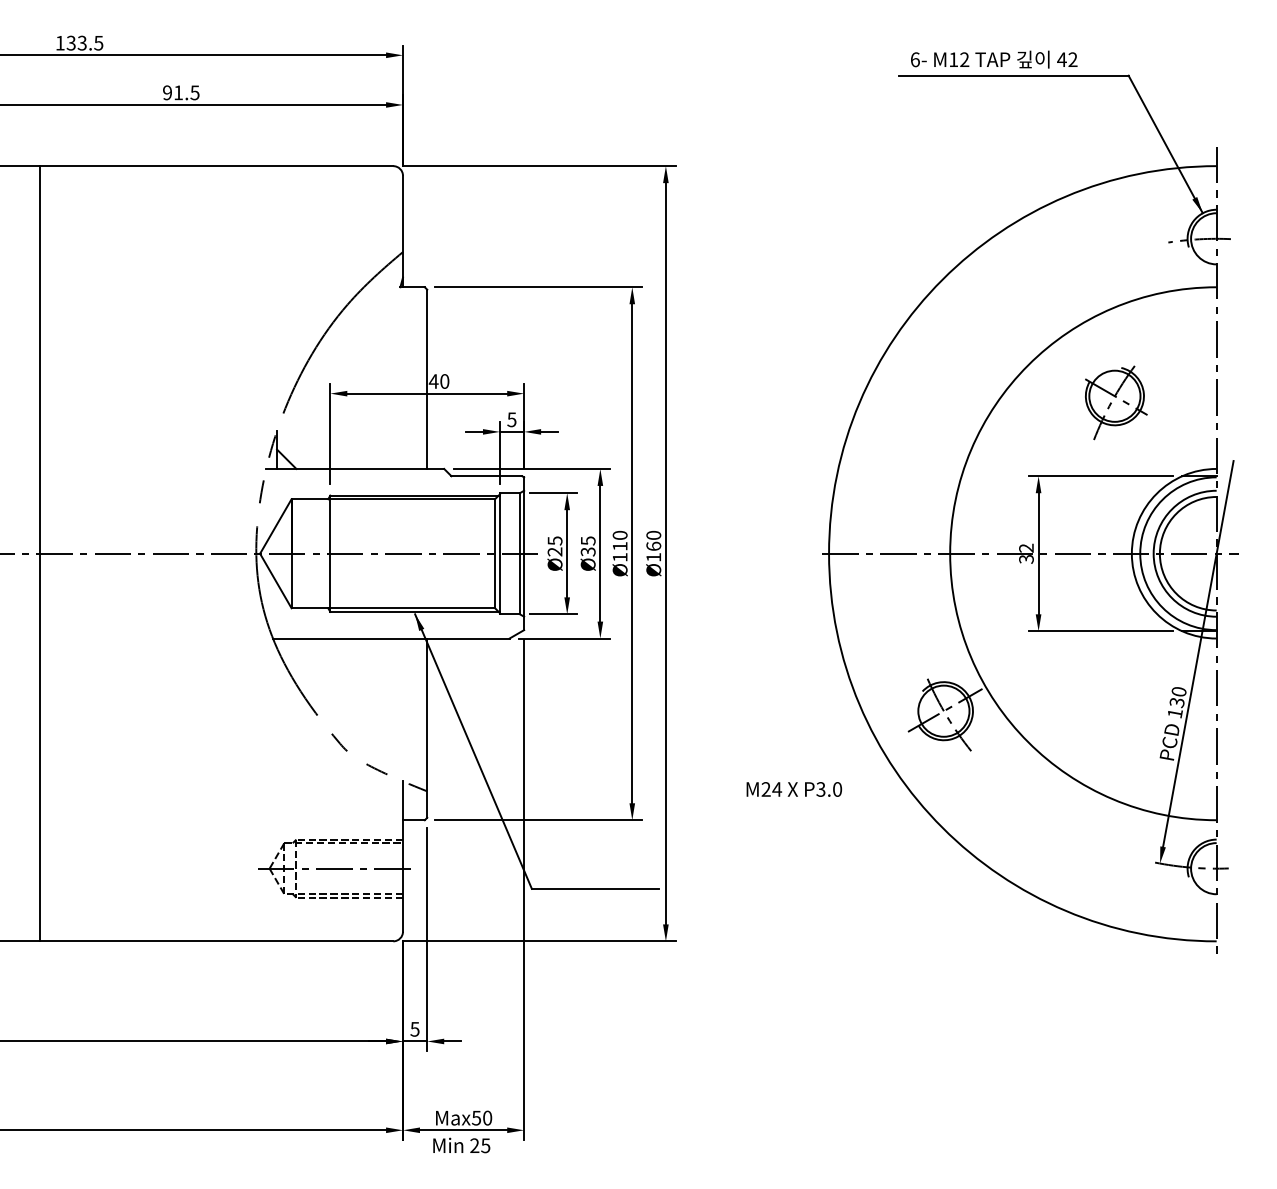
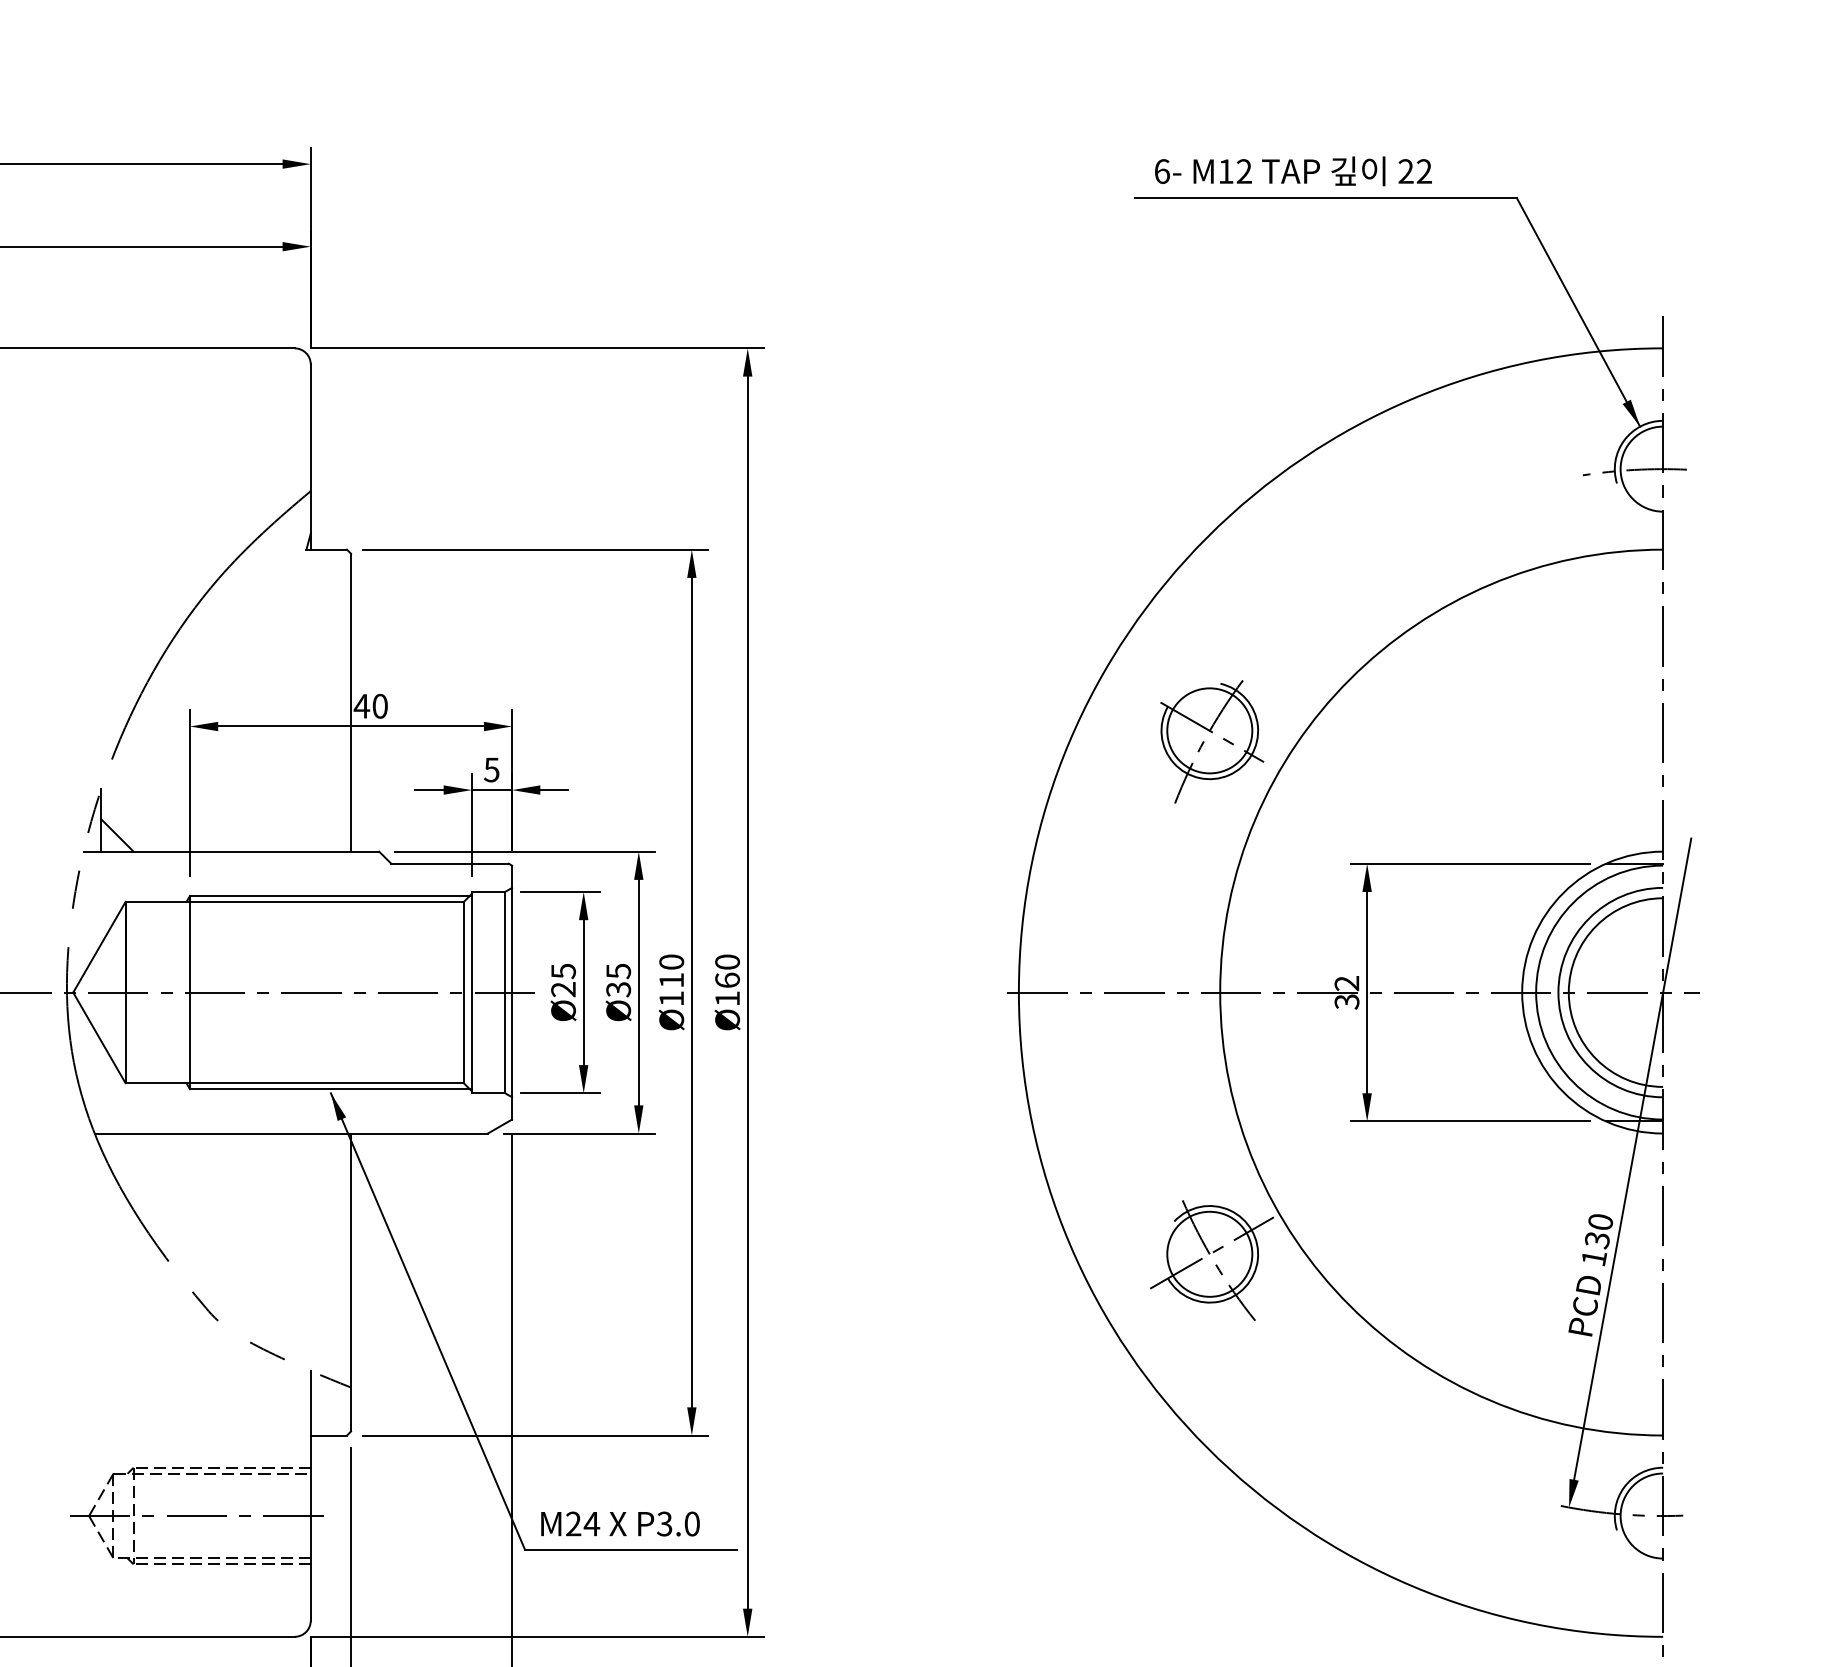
text: (1061, 59) -> (1405, 171), 42 -> 22
part: (1116, 402) -> (1212, 741), moved
text: (793, 789) -> (619, 1524), moved

